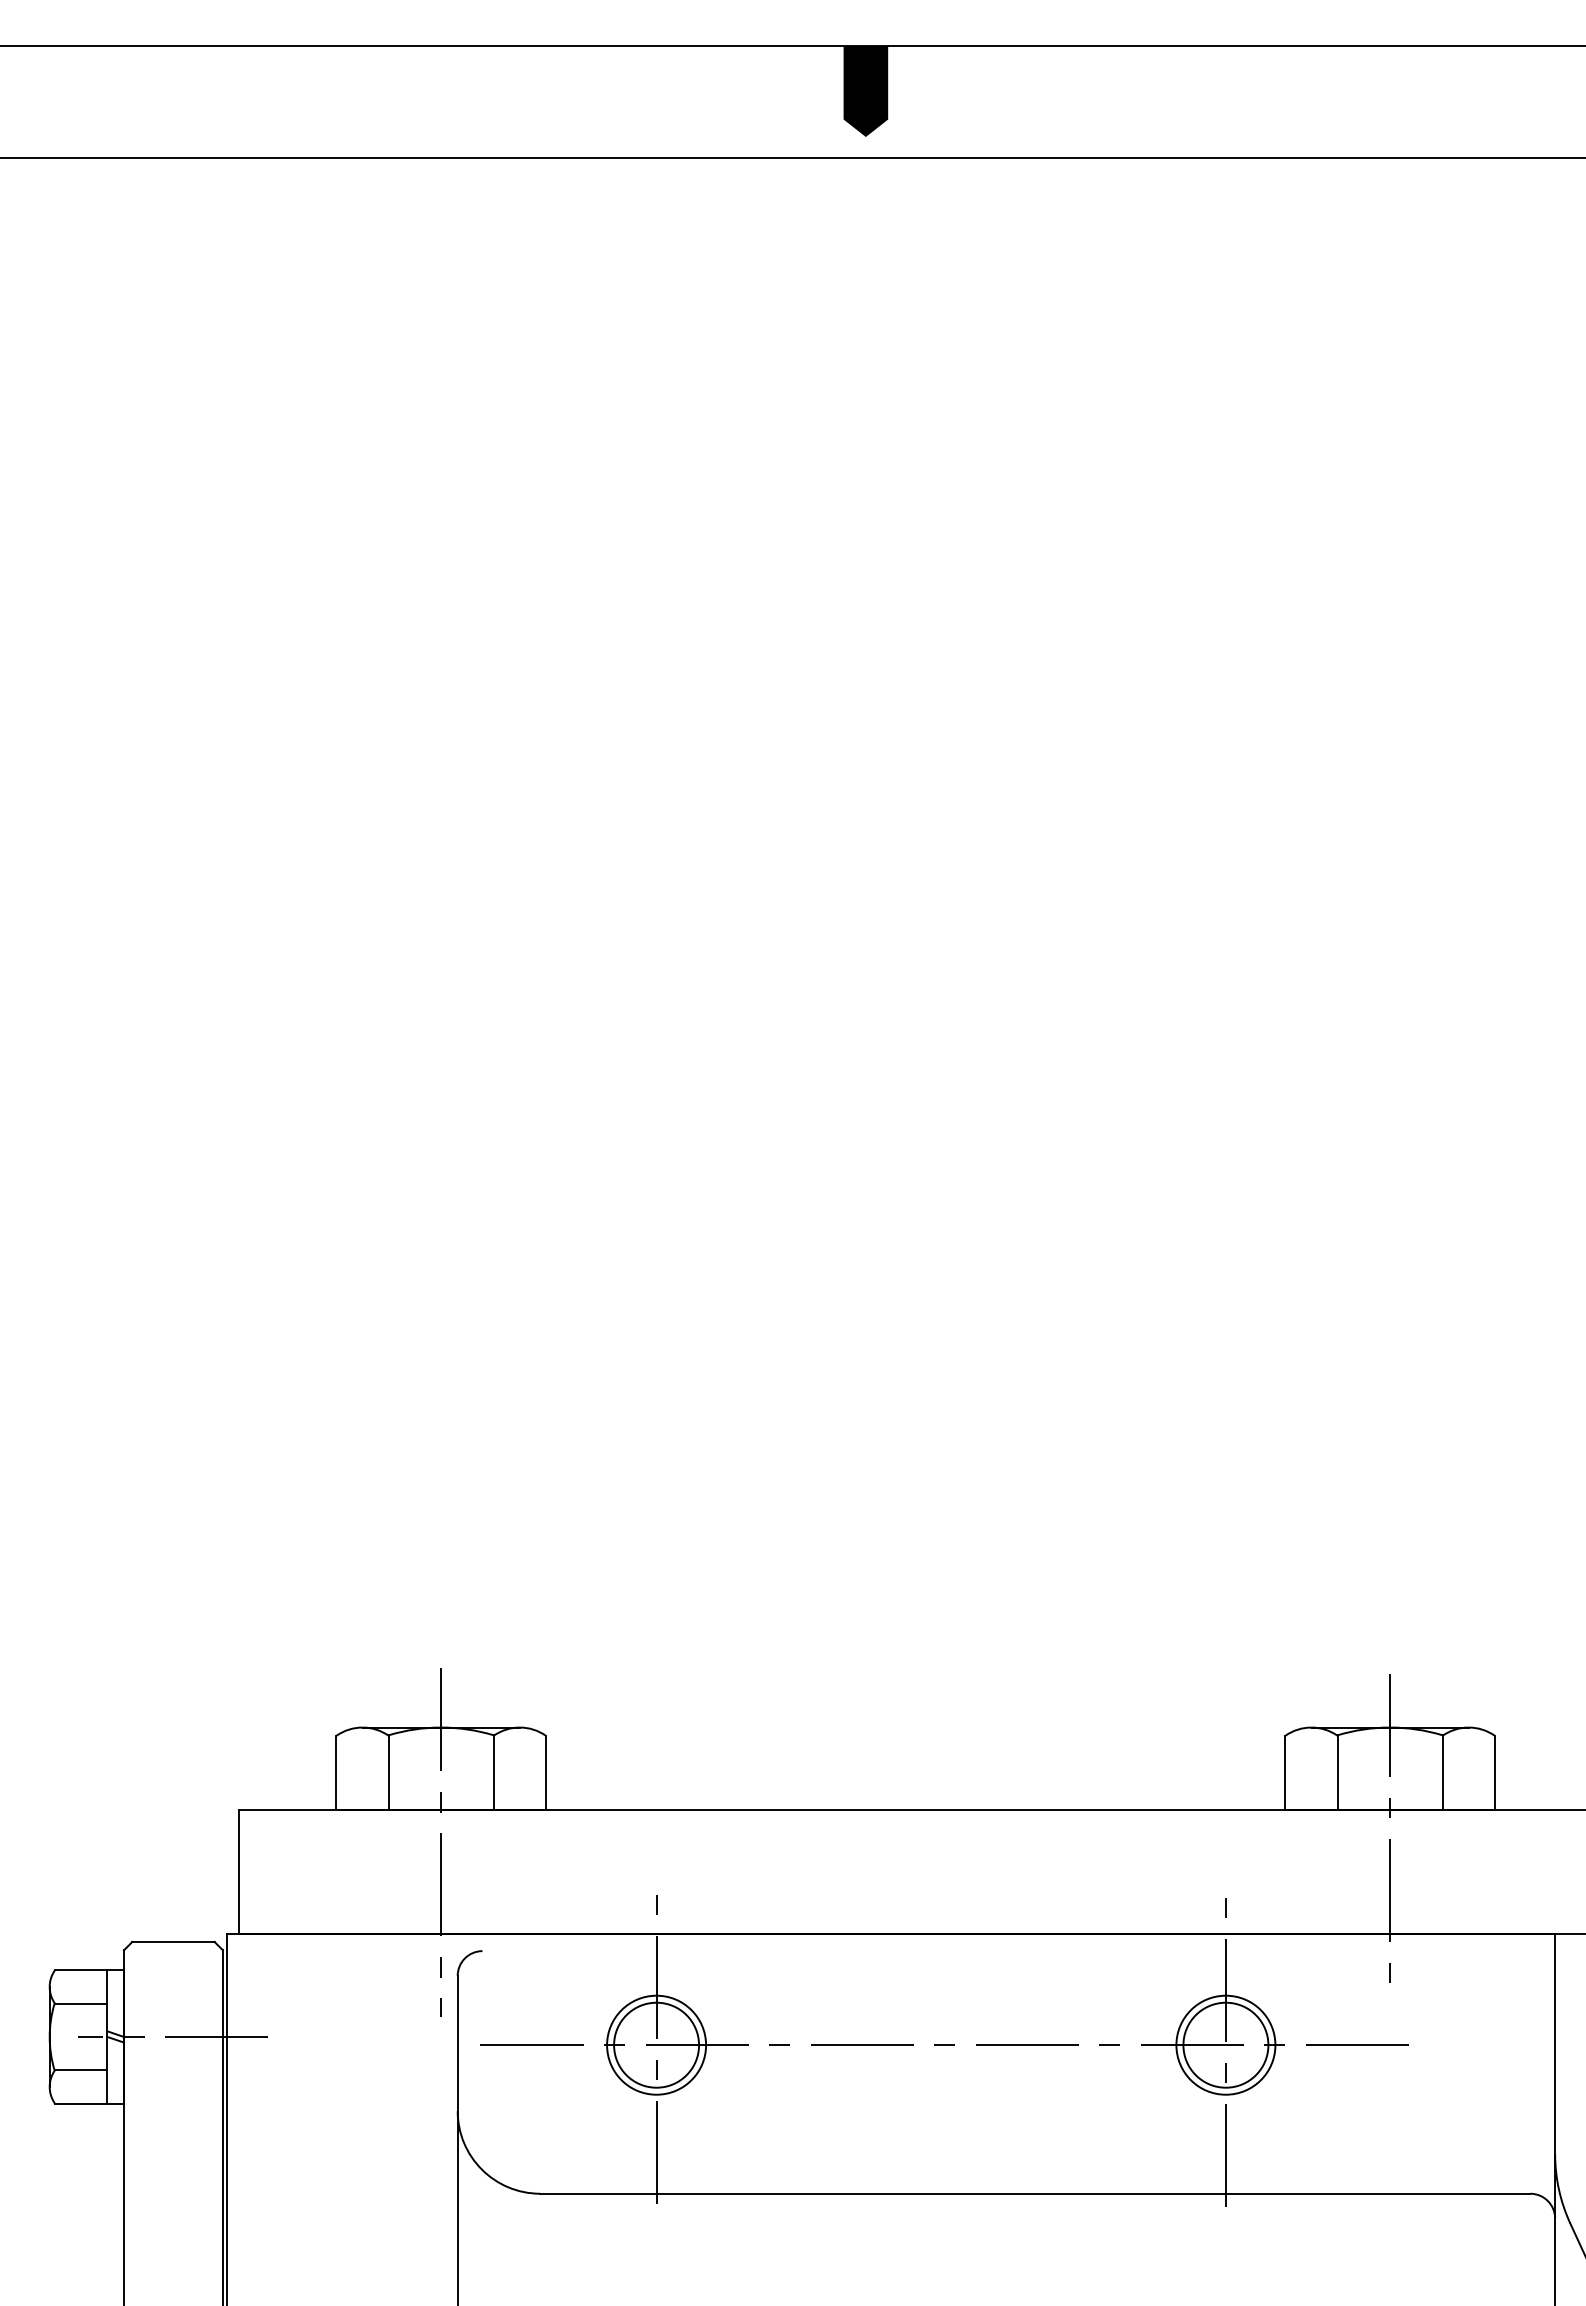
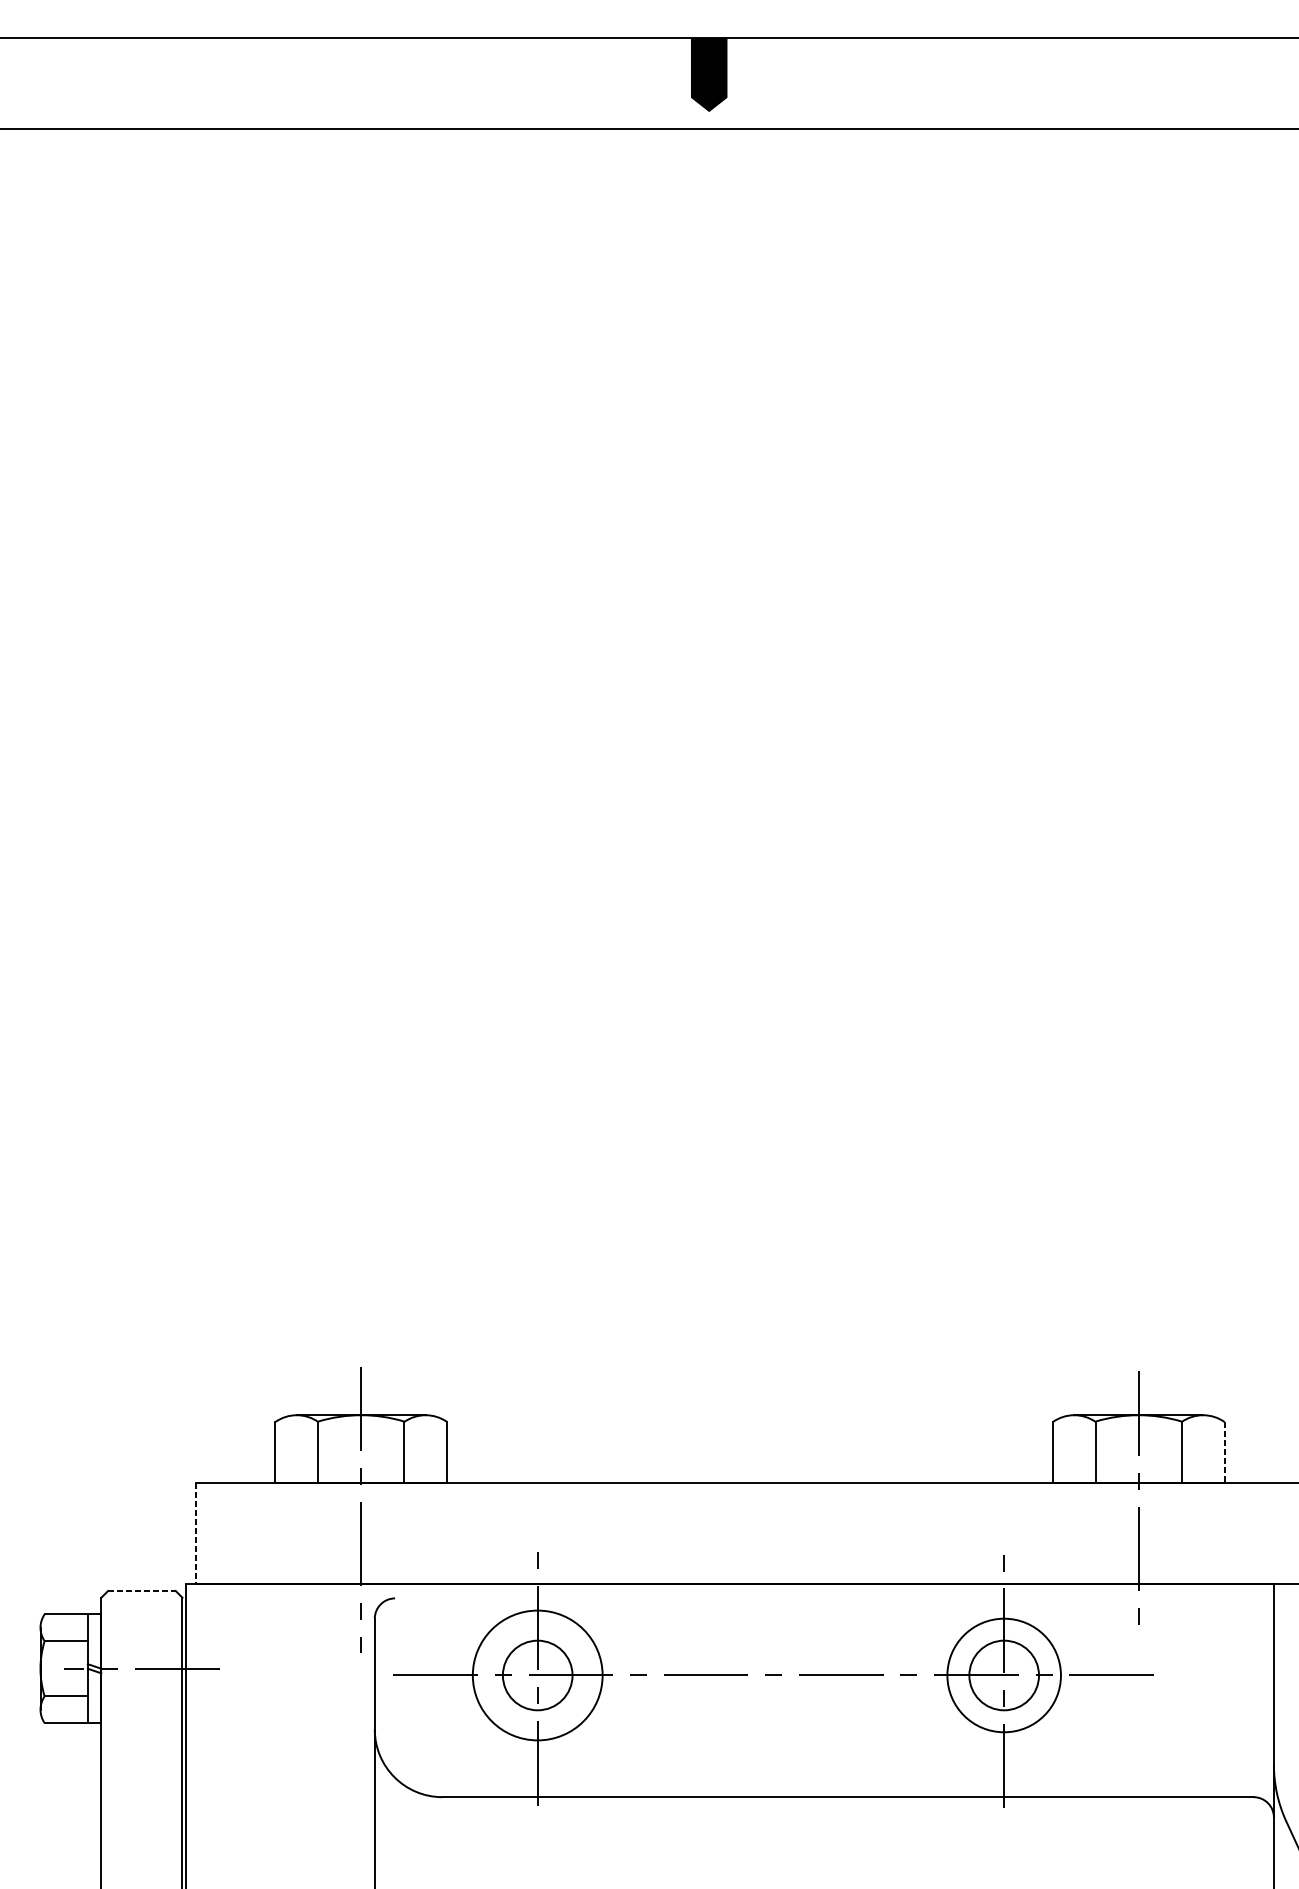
line: (1494, 1773) -> (1224, 1452), solid -> dashed
line: (239, 1871) -> (196, 1533), solid -> dashed
line: (173, 1942) -> (141, 1591), solid -> dashed
circle: (656, 2044) -> (537, 1674), size x1.6
circle: (1225, 2044) -> (1003, 1674), size x1.4

